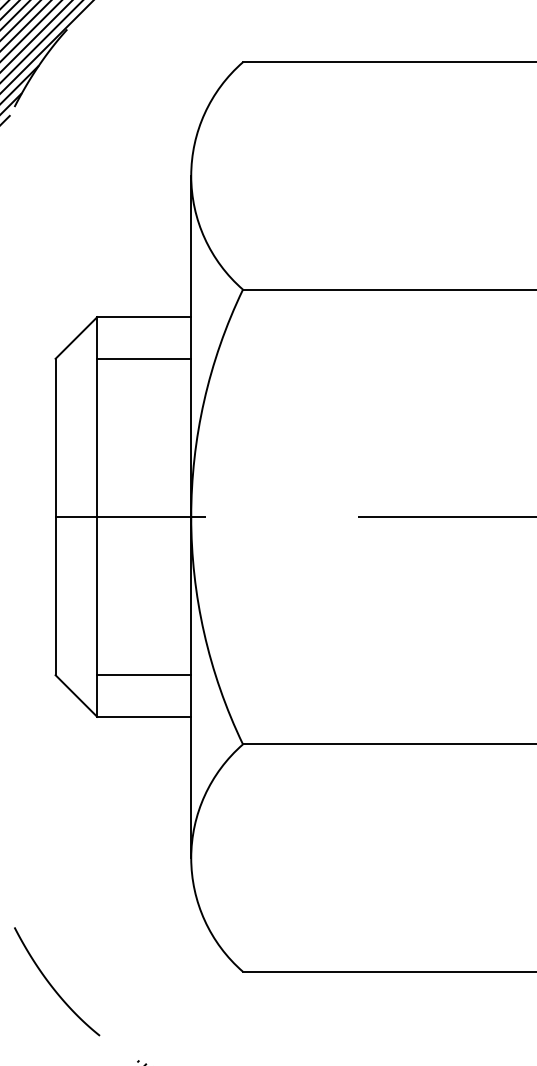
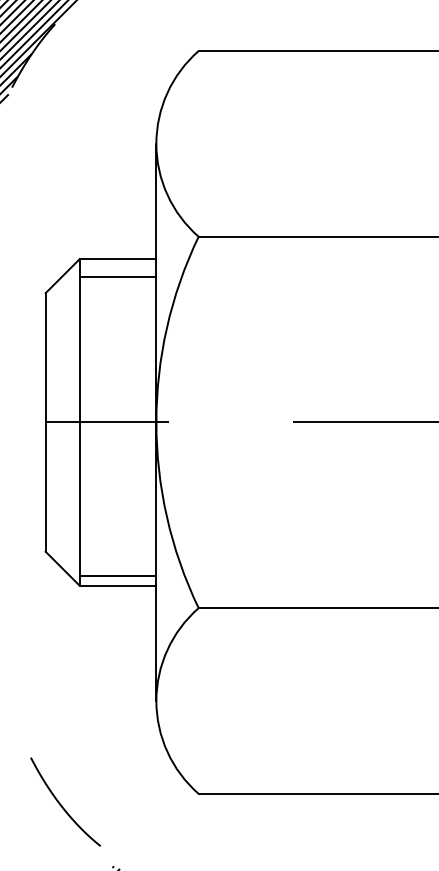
line: (144, 358) -> (118, 276), moved
line: (144, 675) -> (118, 576), moved
curve: (52, 985) -> (61, 805), moved

